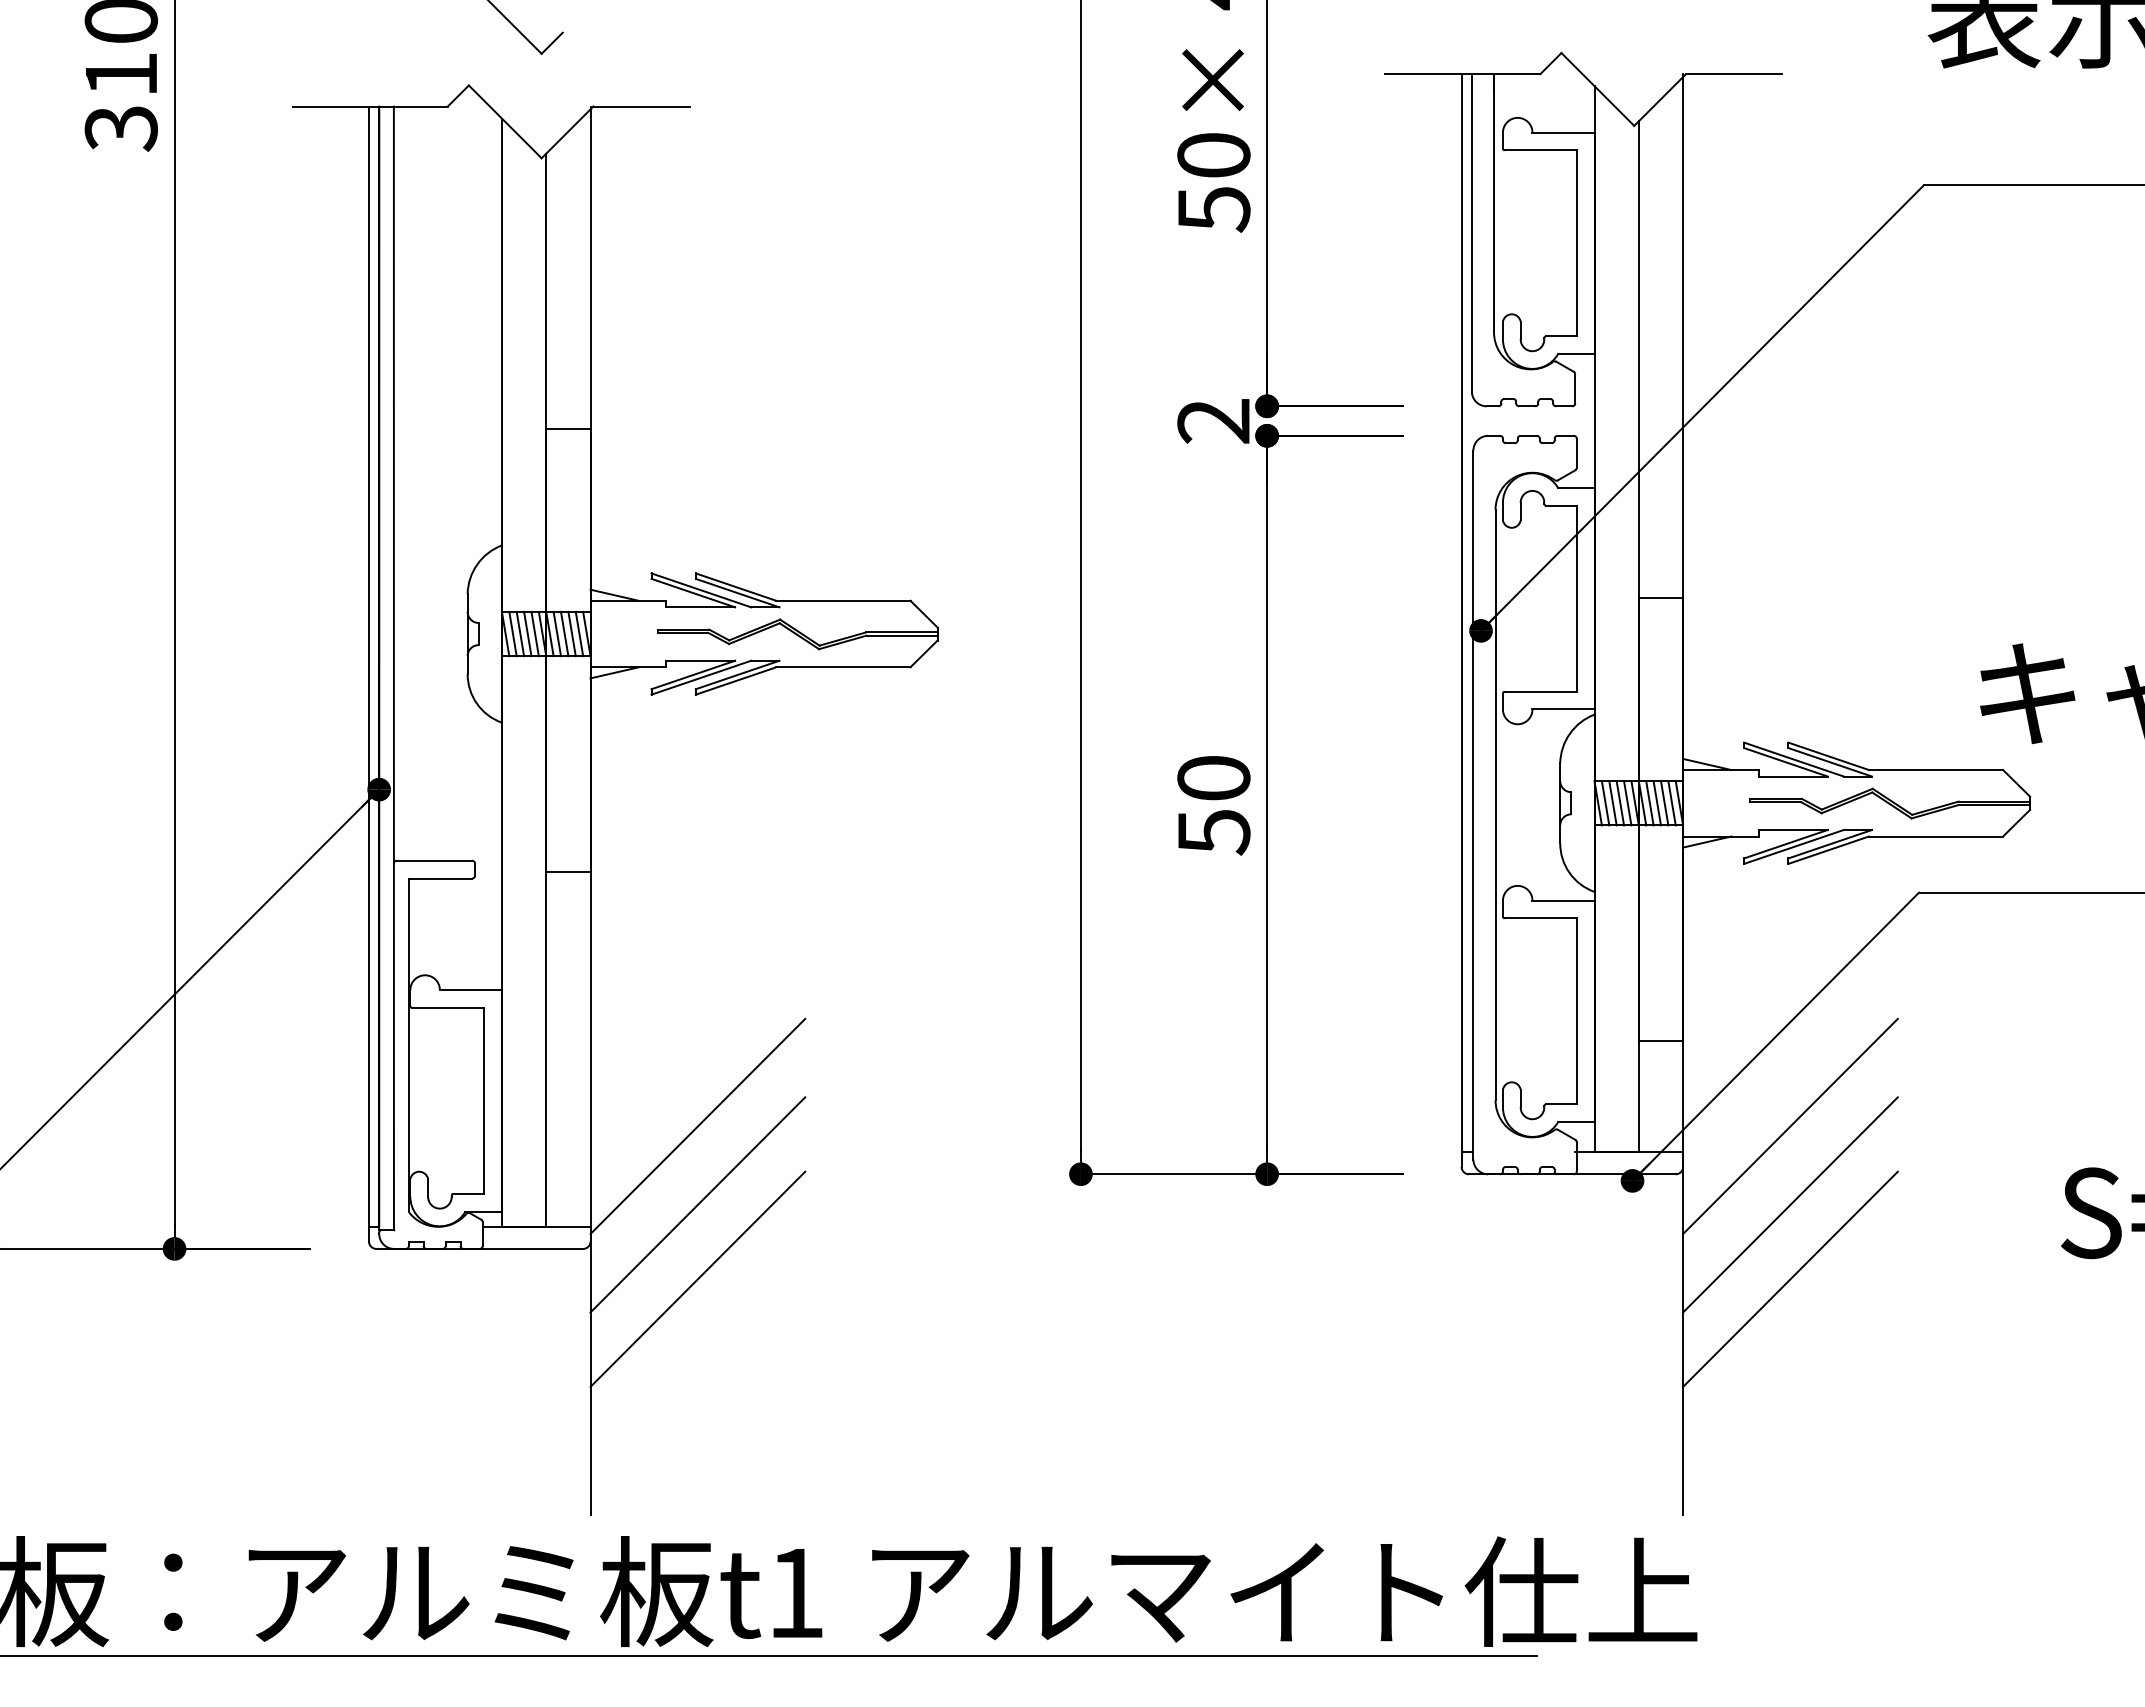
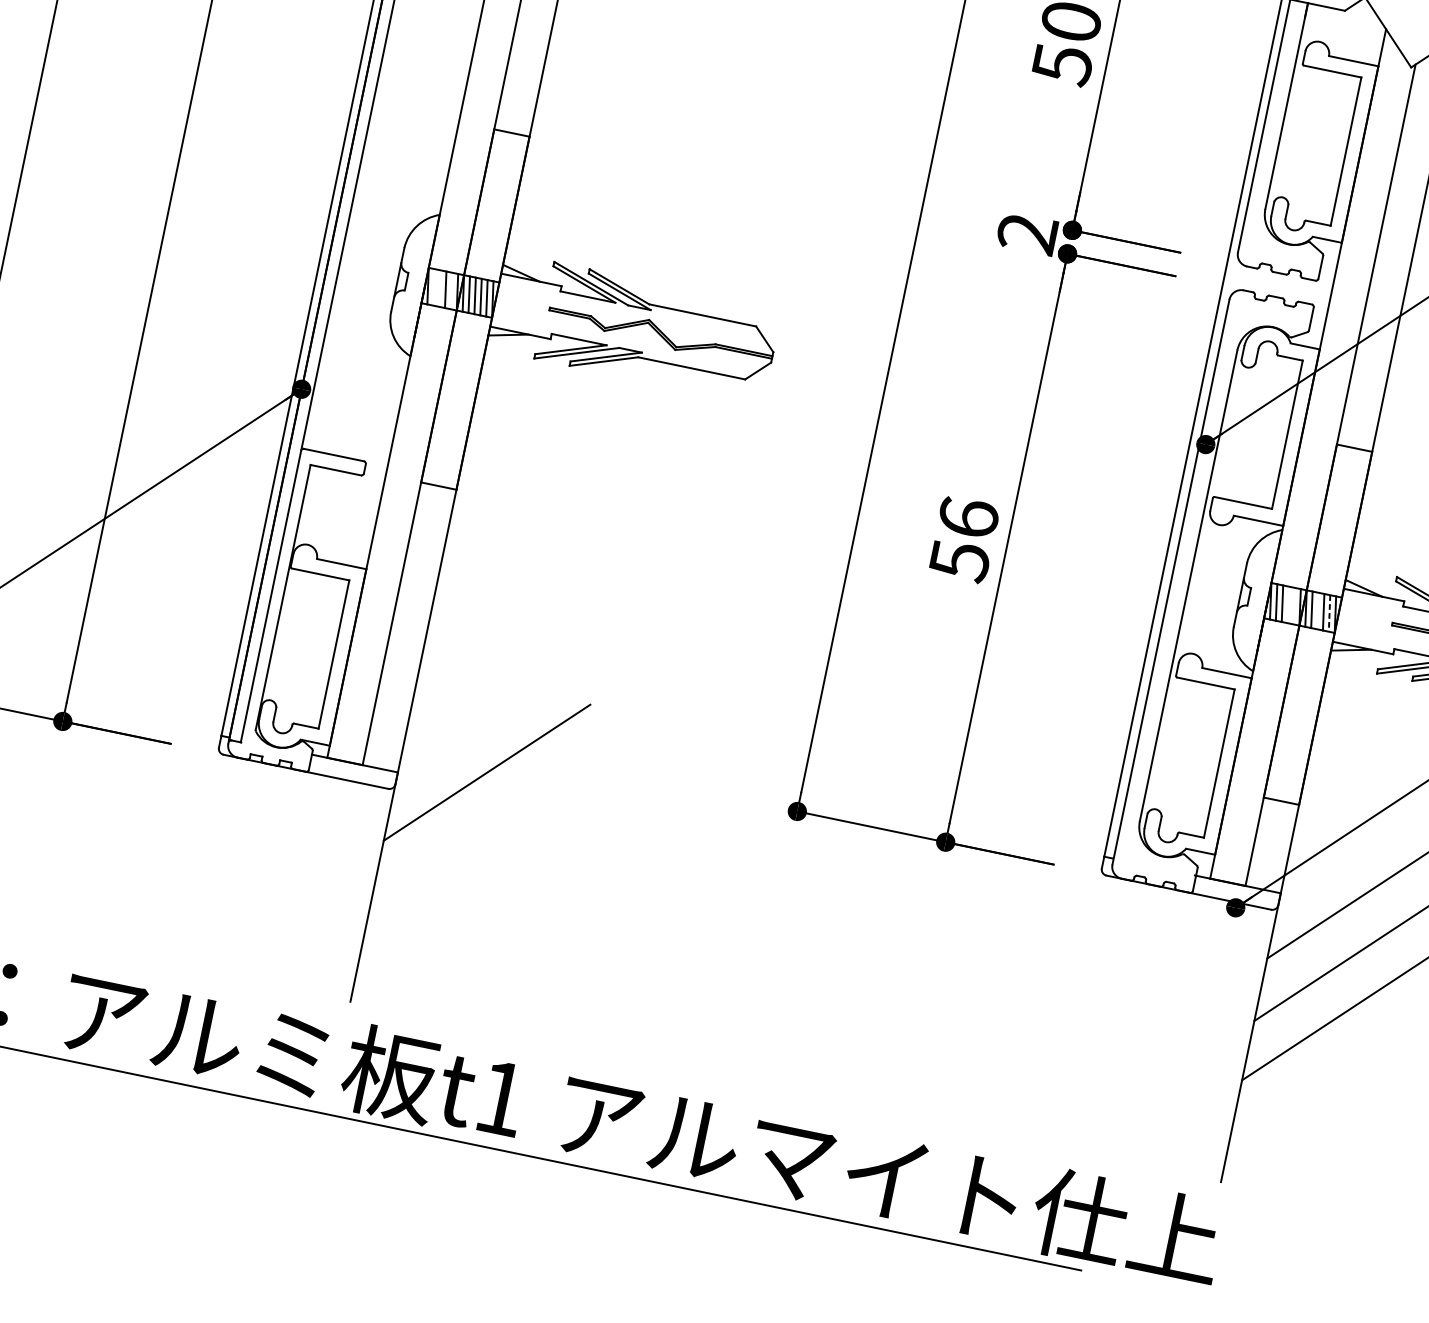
line: (512, 633) -> (433, 286), removed
line: (520, 633) -> (440, 288), removed
line: (534, 633) -> (451, 290), removed
text: (1213, 777) -> (968, 517), 50 -> 56
line: (1620, 803) -> (1288, 605), removed
line: (1627, 803) -> (1294, 606), removed
line: (1656, 803) -> (1317, 611), removed
line: (1672, 803) -> (1329, 613), solid -> dashed
line: (697, 1126) -> (499, 710), removed
line: (697, 1278) -> (474, 831), removed

